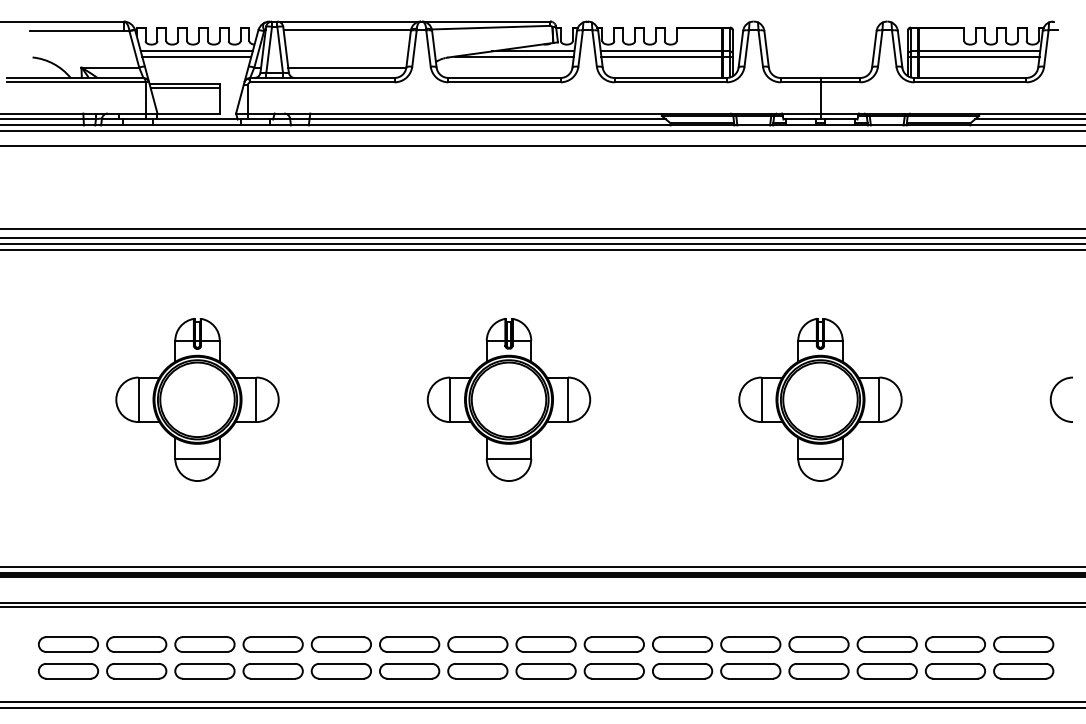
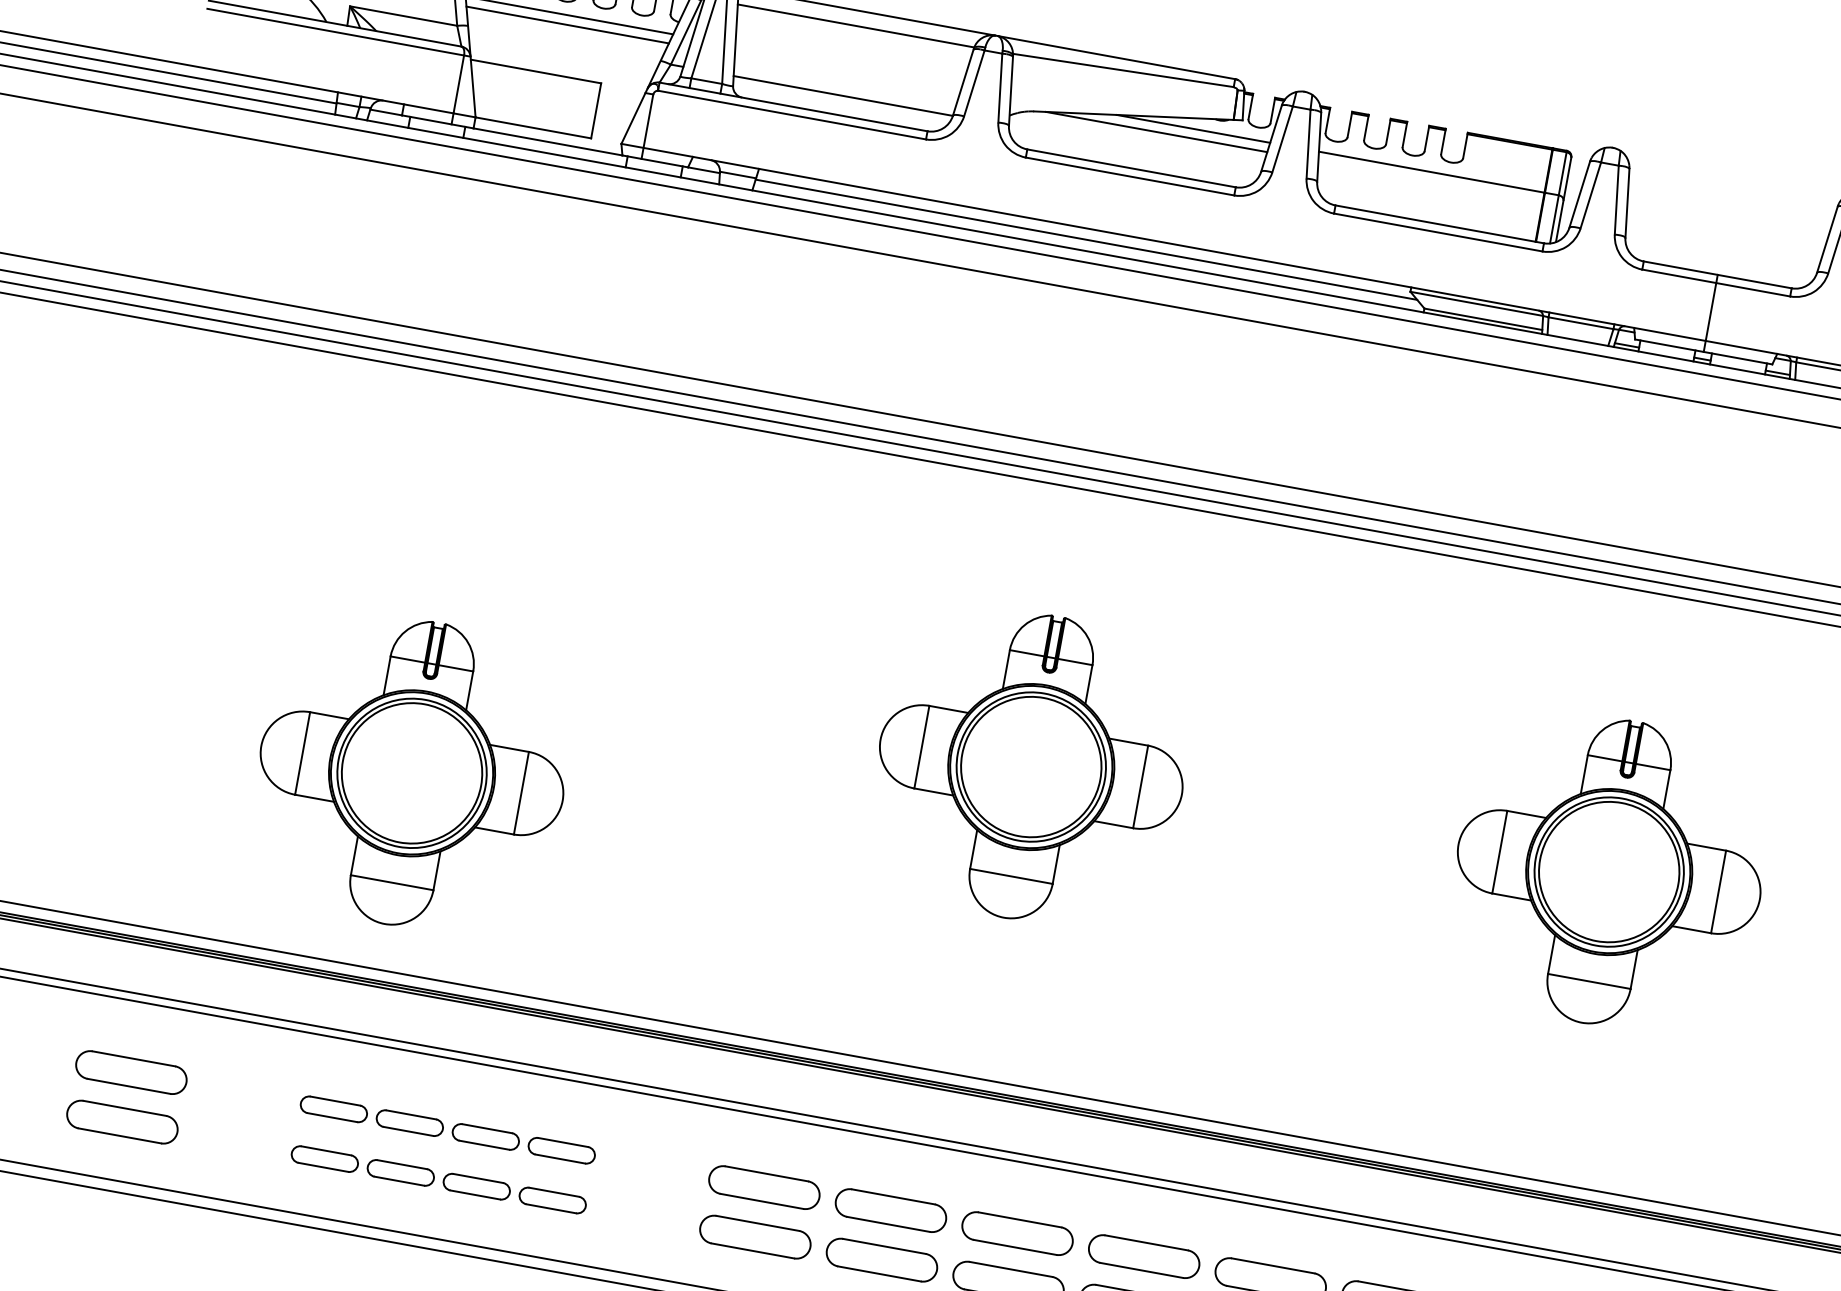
line: (666, 56) -> (1439, 183), removed
line: (184, 88) -> (534, 79), removed
part: (197, 399) -> (412, 772), moved
part: (238, 644) -> (446, 1129), size x0.6
part: (238, 671) -> (437, 1179), size x0.6

